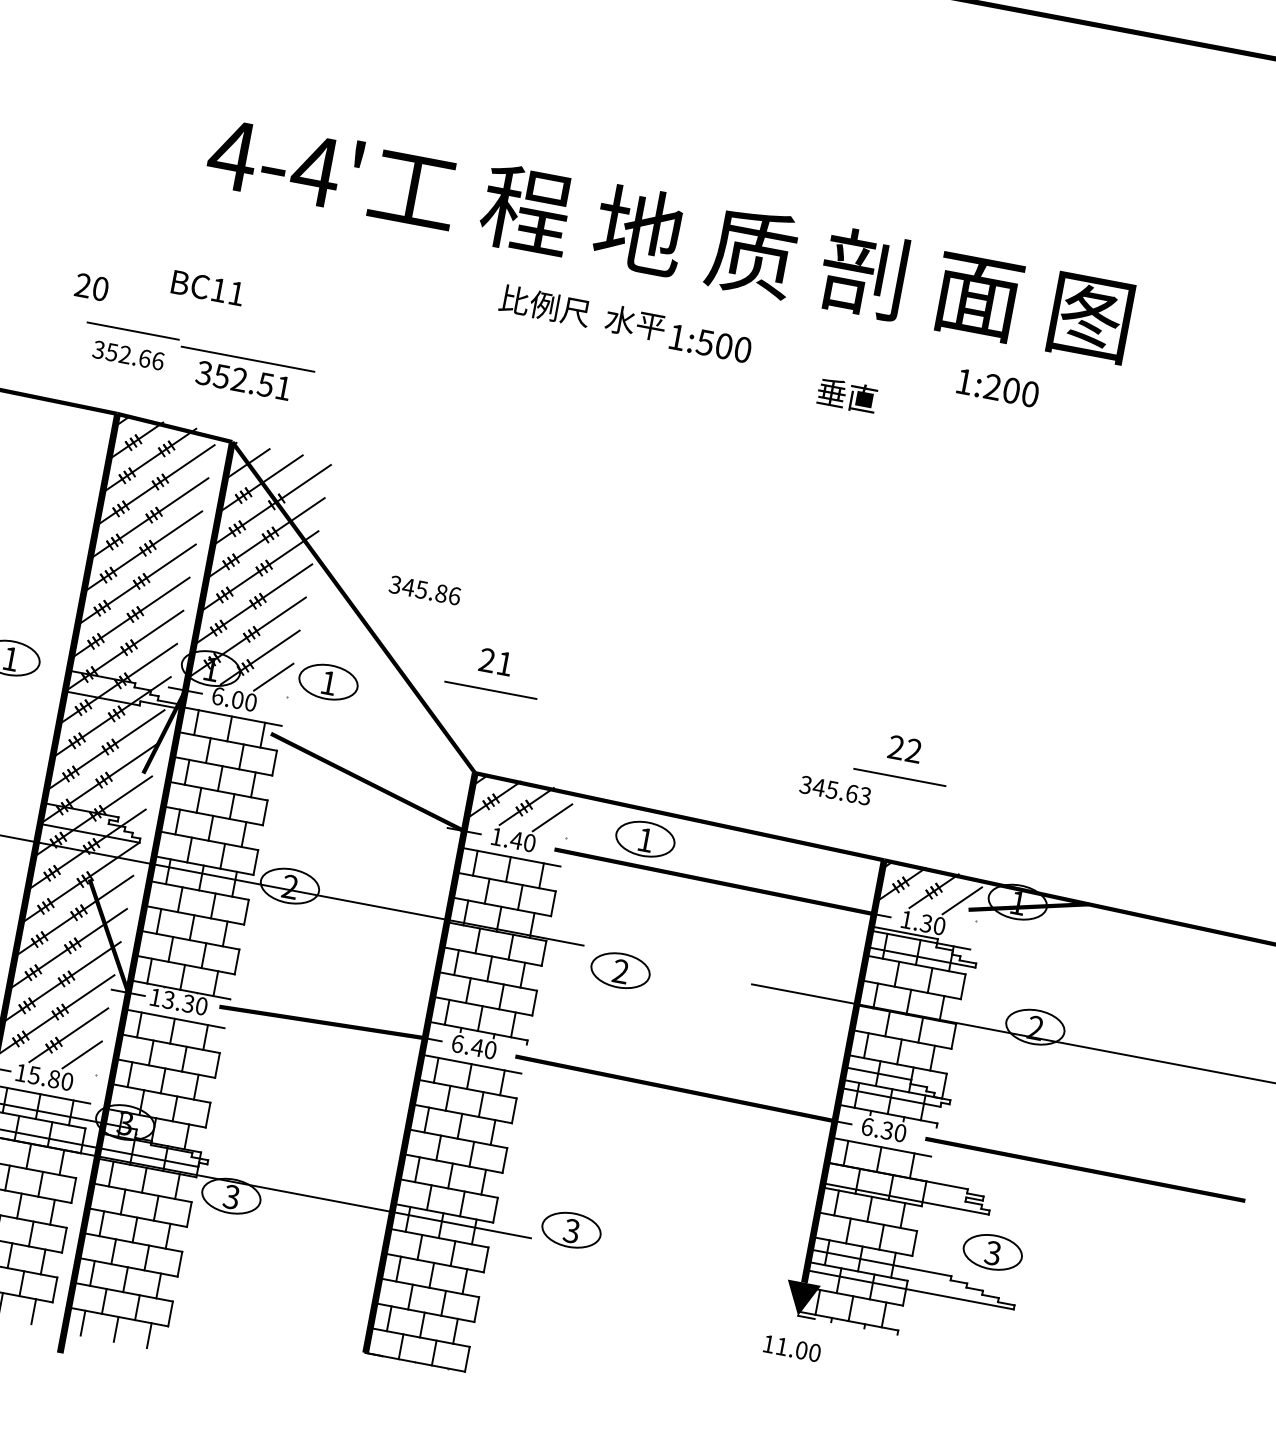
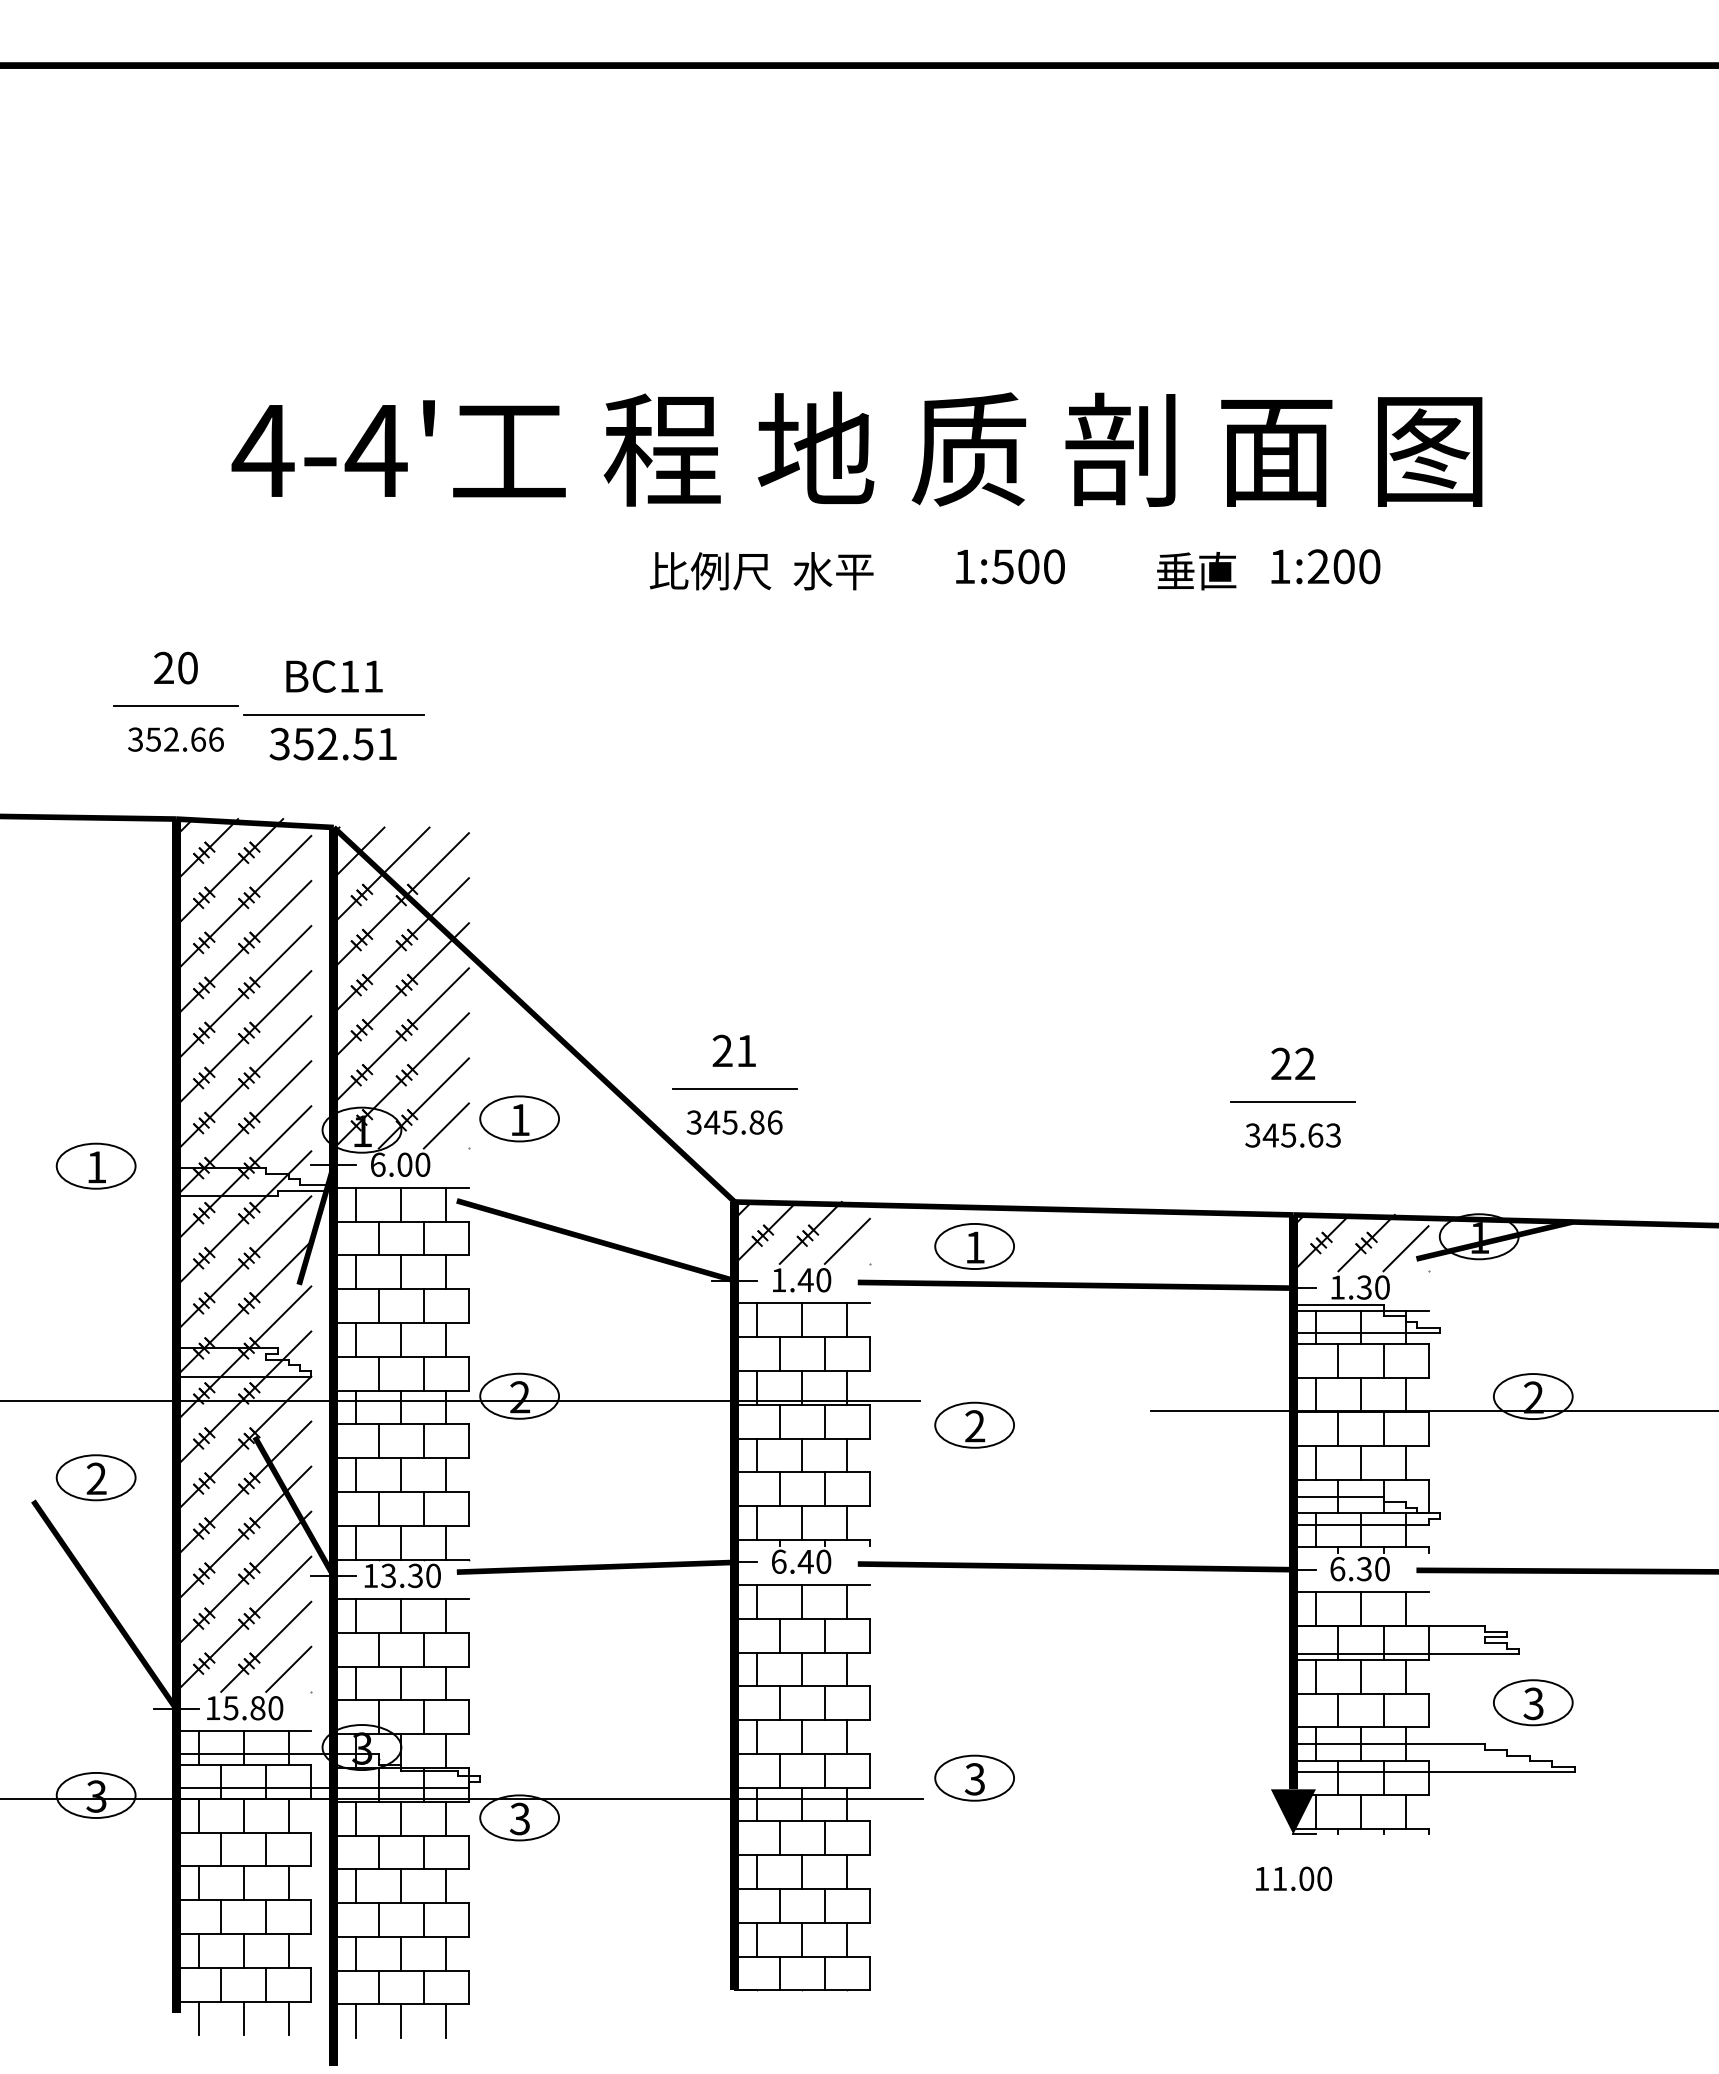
text: (91, 286) -> (175, 667), moved
text: (207, 288) -> (334, 676), moved
text: (710, 343) -> (1010, 566), moved
text: (847, 395) -> (1196, 570), moved
text: (424, 590) -> (734, 1122), moved
text: (835, 790) -> (1292, 1135), moved

